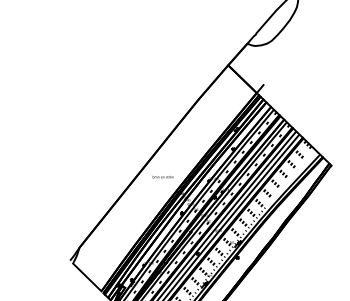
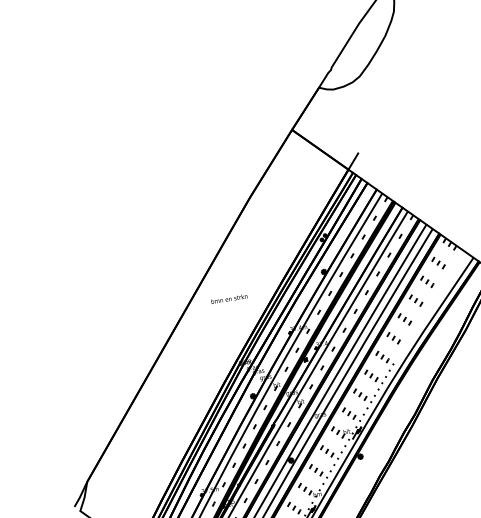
text: (162, 177) -> (228, 299), moved

